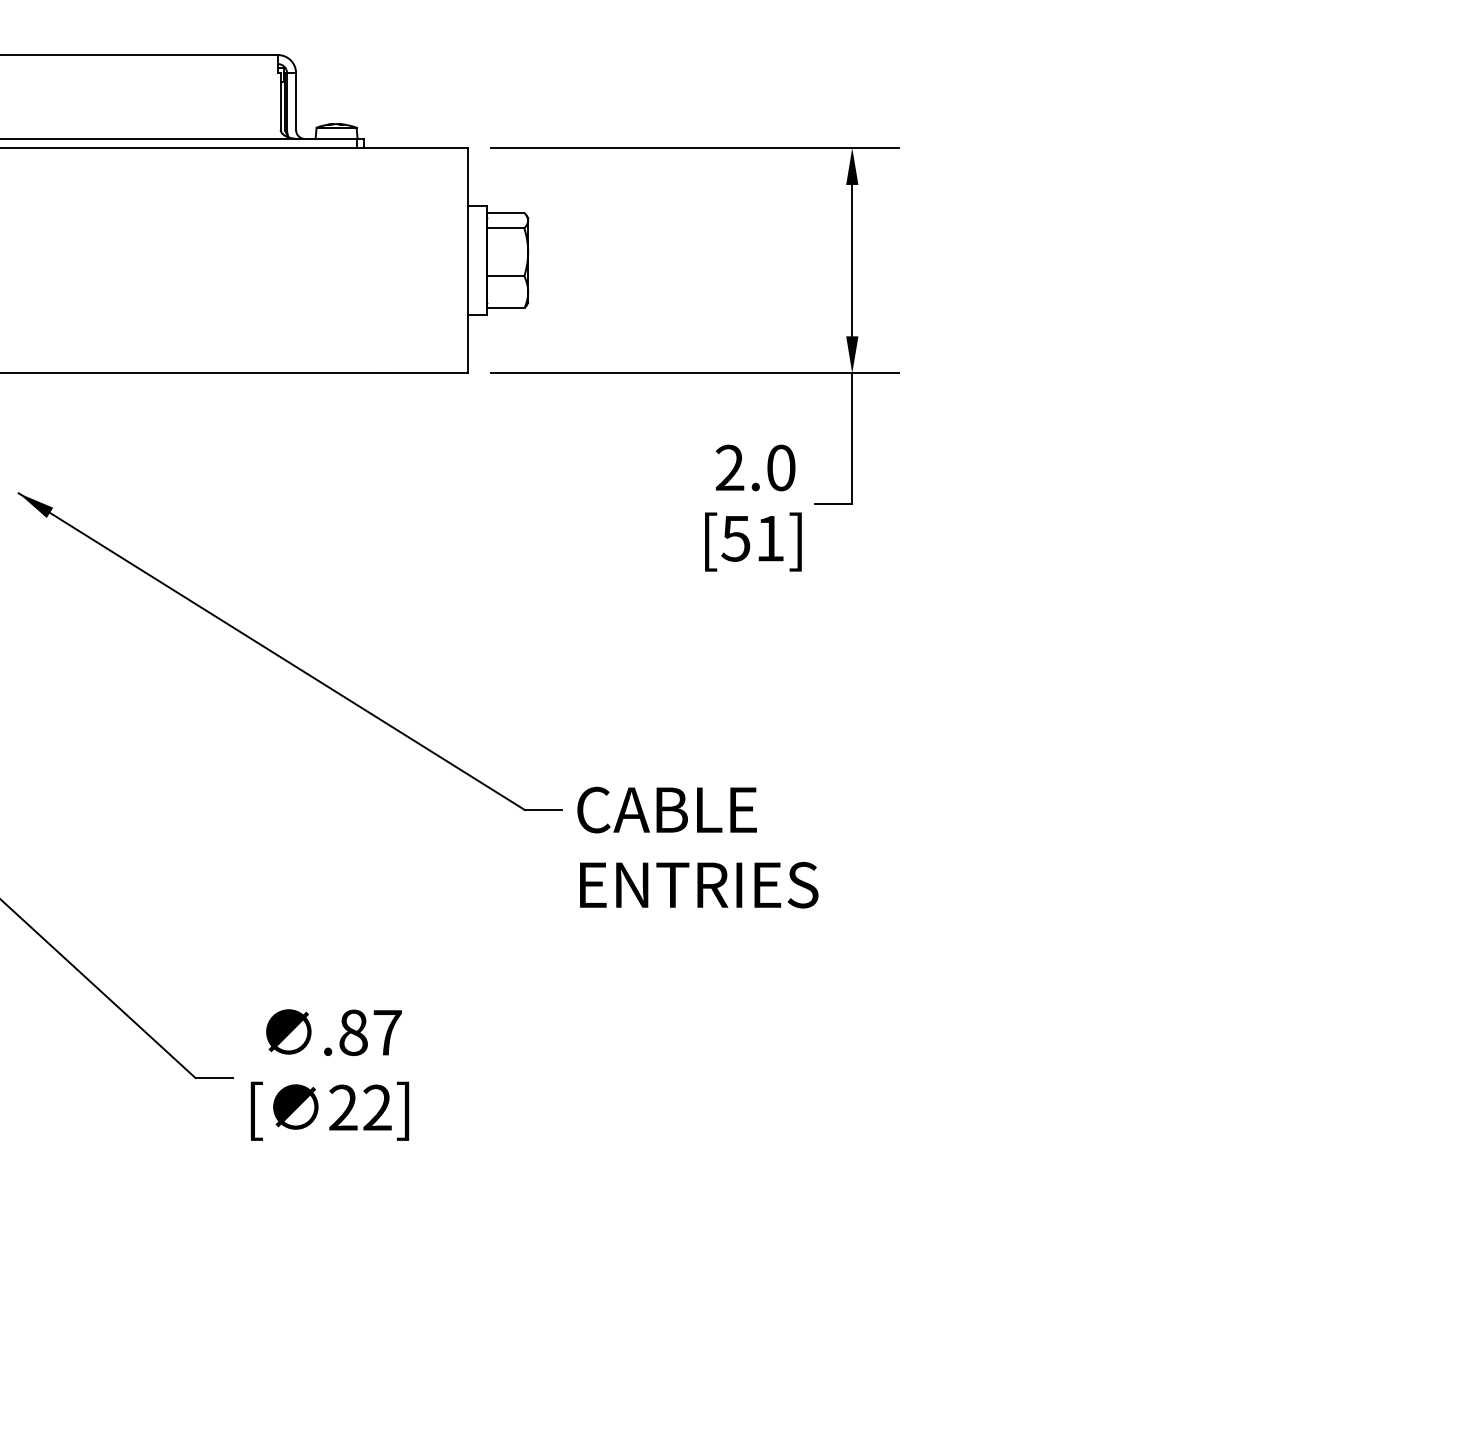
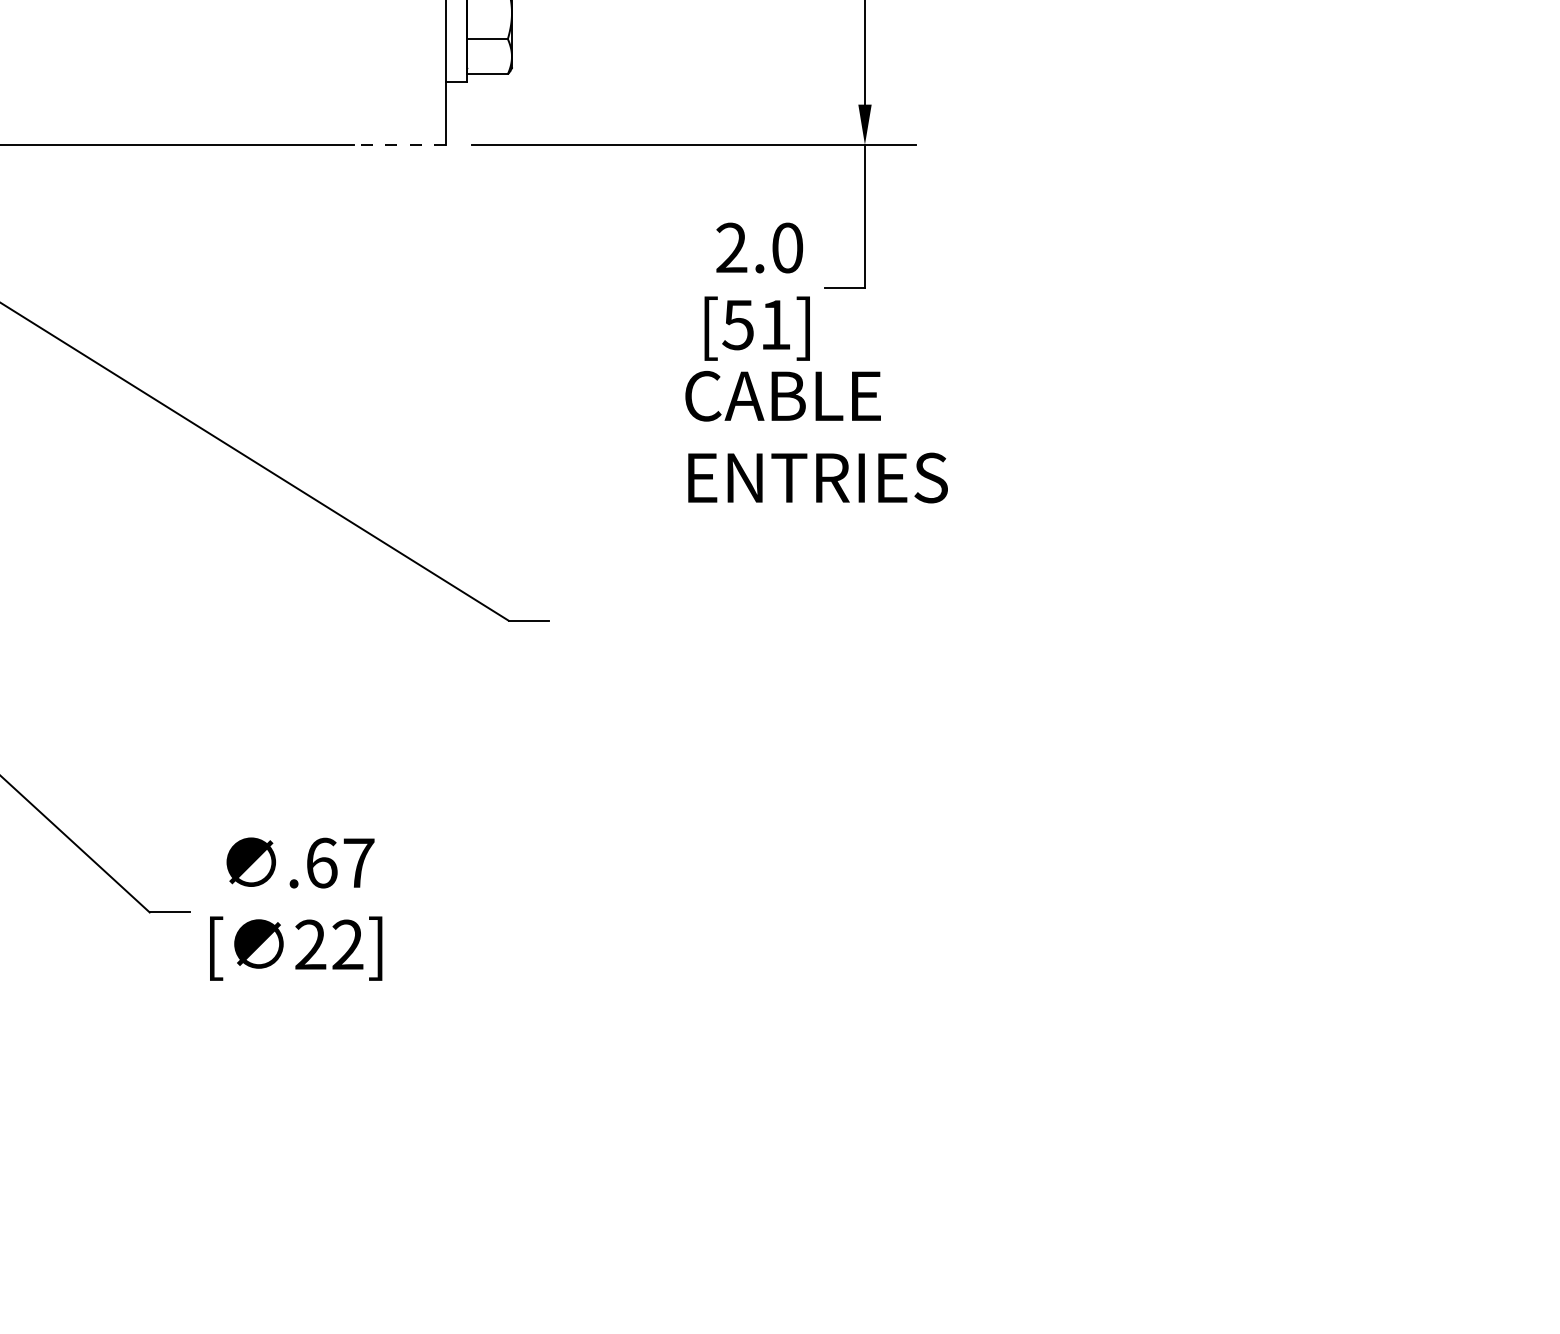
line: (425, 373) -> (400, 145), solid -> dashed
text: (697, 847) -> (816, 436), moved
text: (353, 1032) -> (321, 862), .87 -> .67

